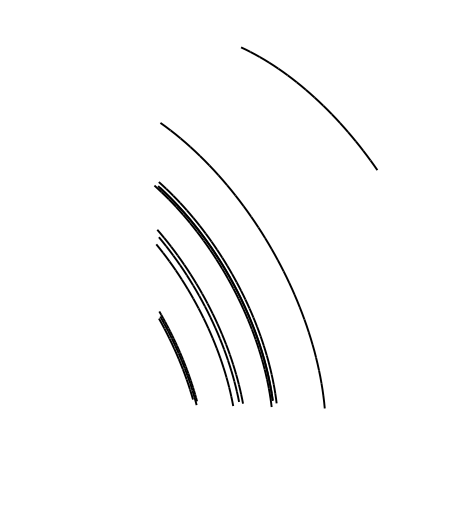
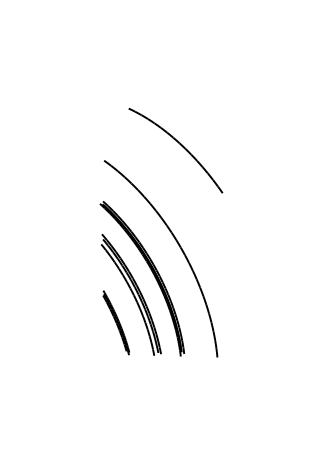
part: (316, 100) -> (180, 145), moved

